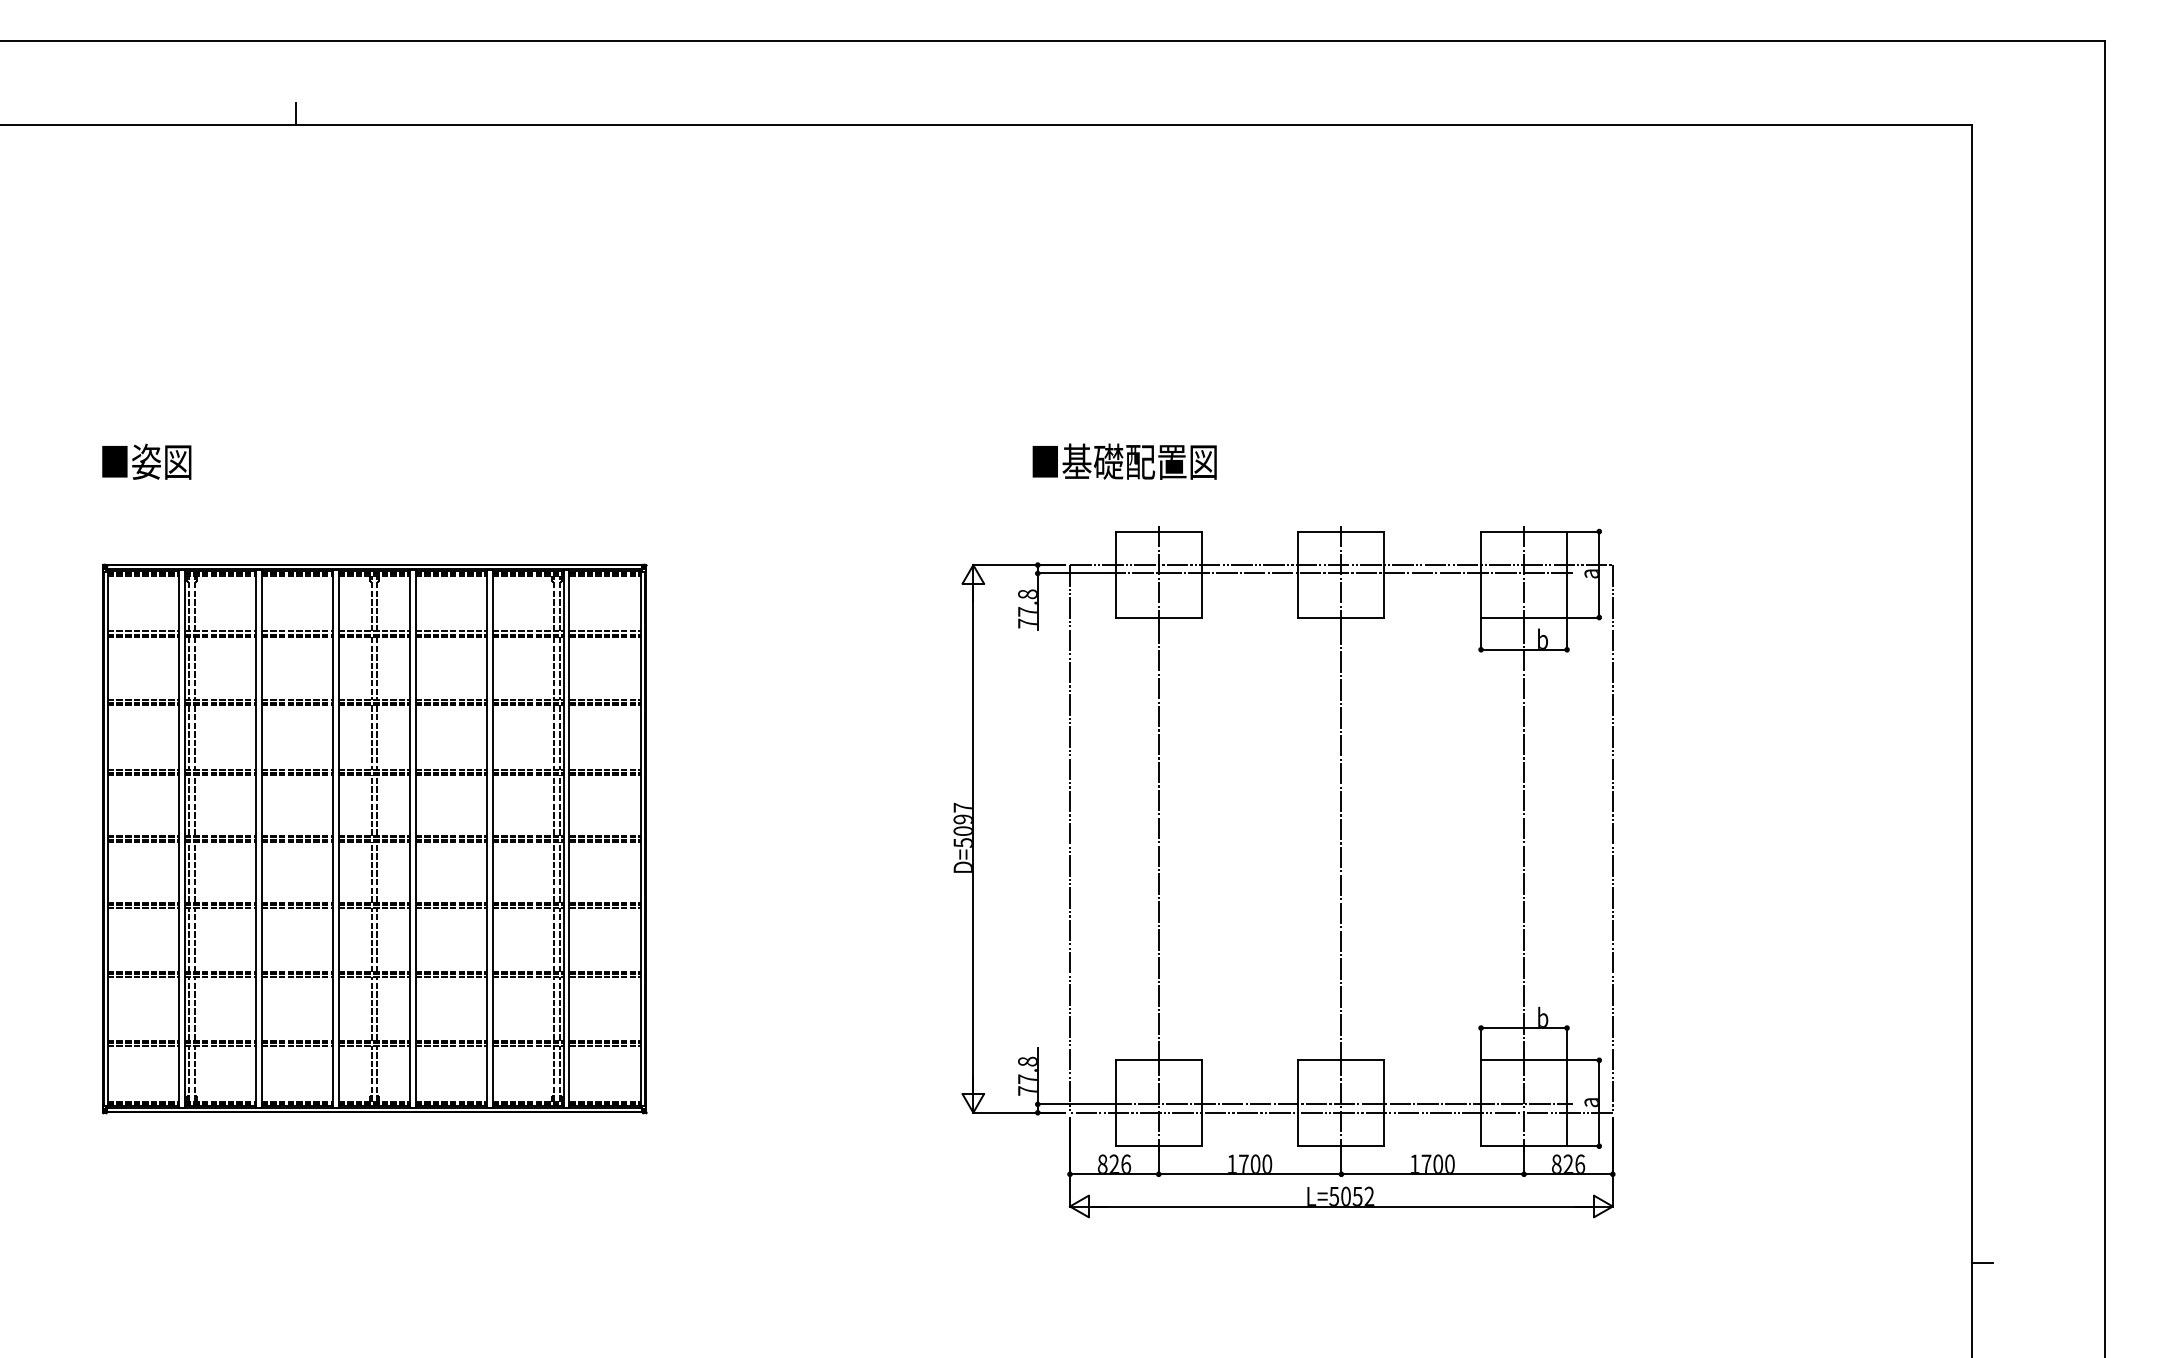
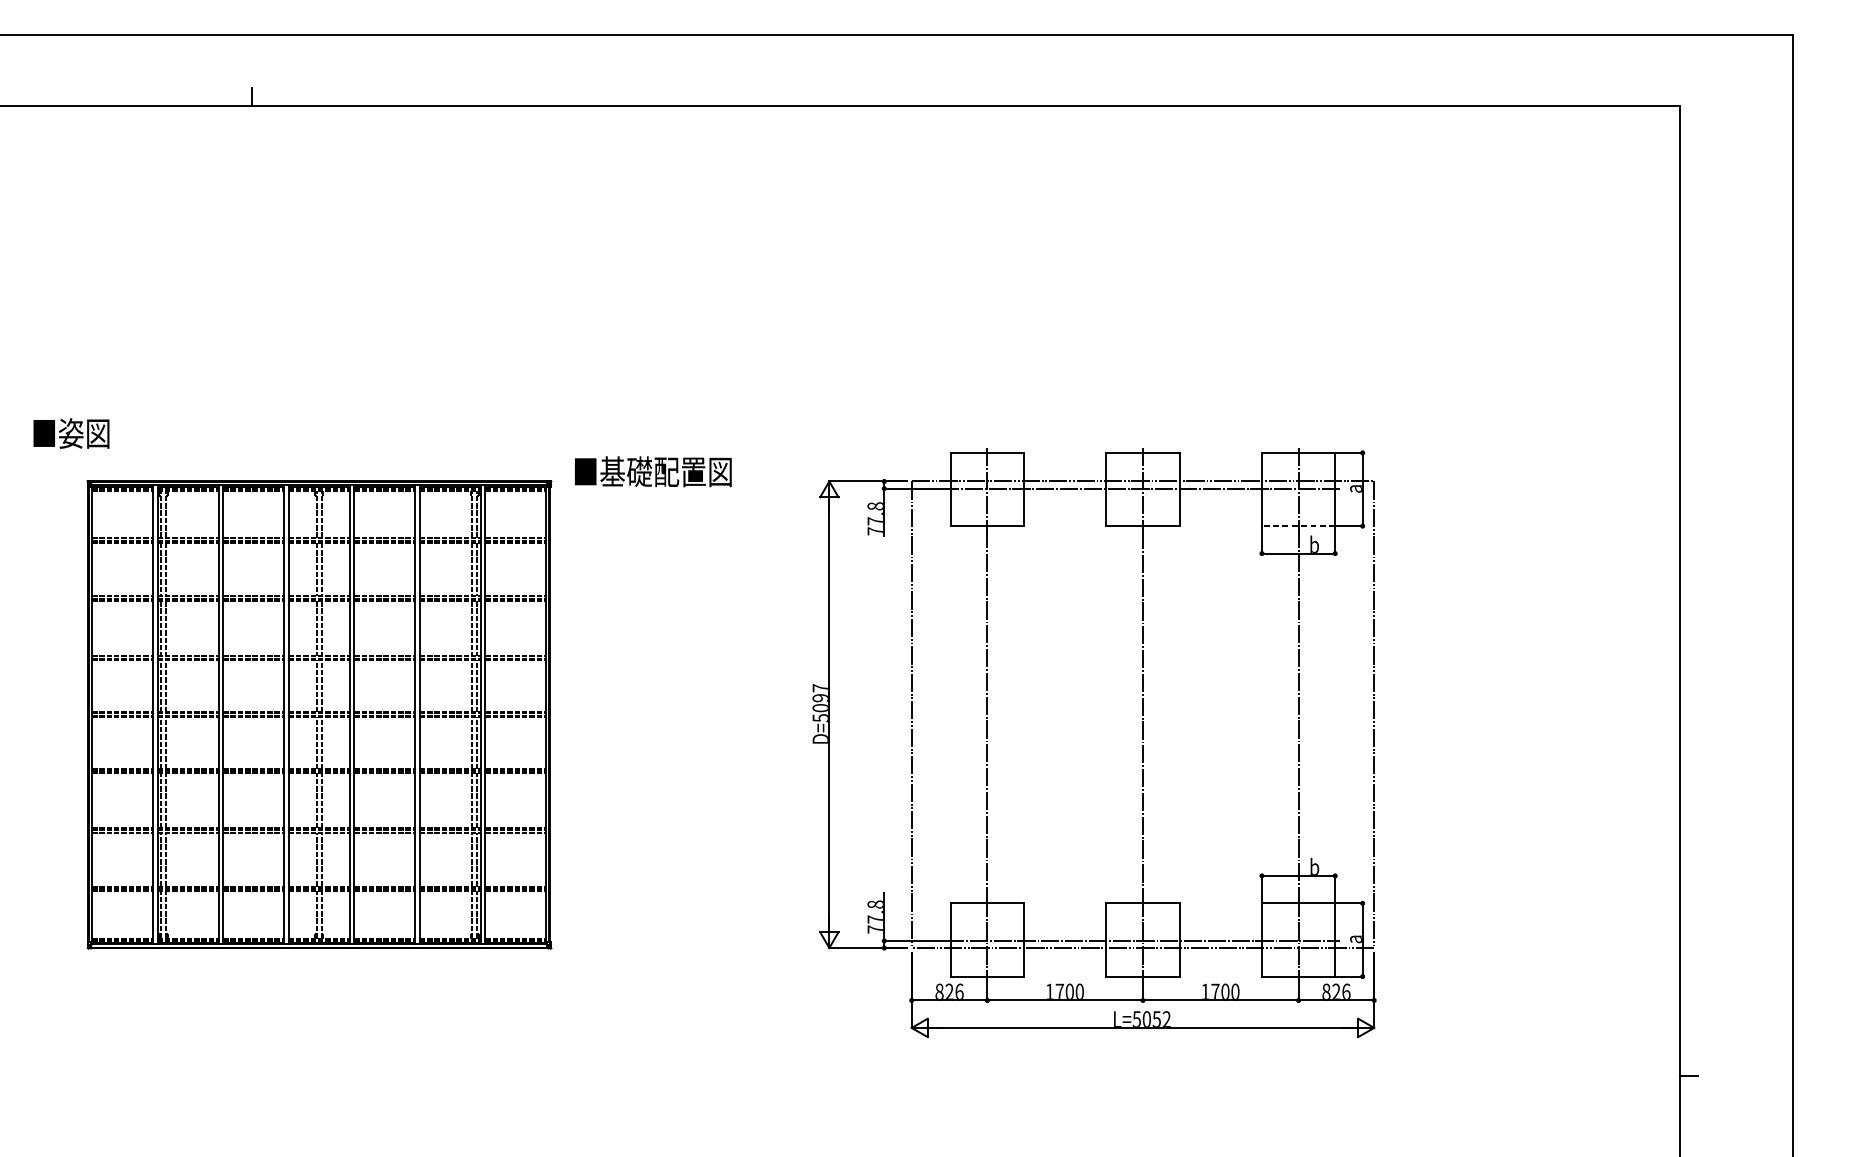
text: (146, 461) -> (71, 433), moved
text: (1124, 461) -> (653, 471), moved
line: (1524, 617) -> (1298, 526), solid -> dashed

